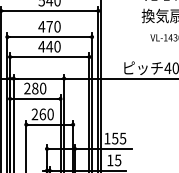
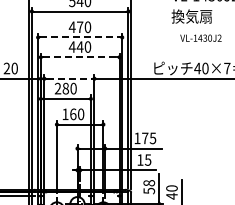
line: (50, 37) -> (80, 37), solid -> dashed
line: (50, 57) -> (80, 57), solid -> dashed
line: (38, 78) -> (69, 78), solid -> dashed
text: (34, 113) -> (65, 113), 260 -> 160
text: (115, 138) -> (145, 138), 155 -> 175

